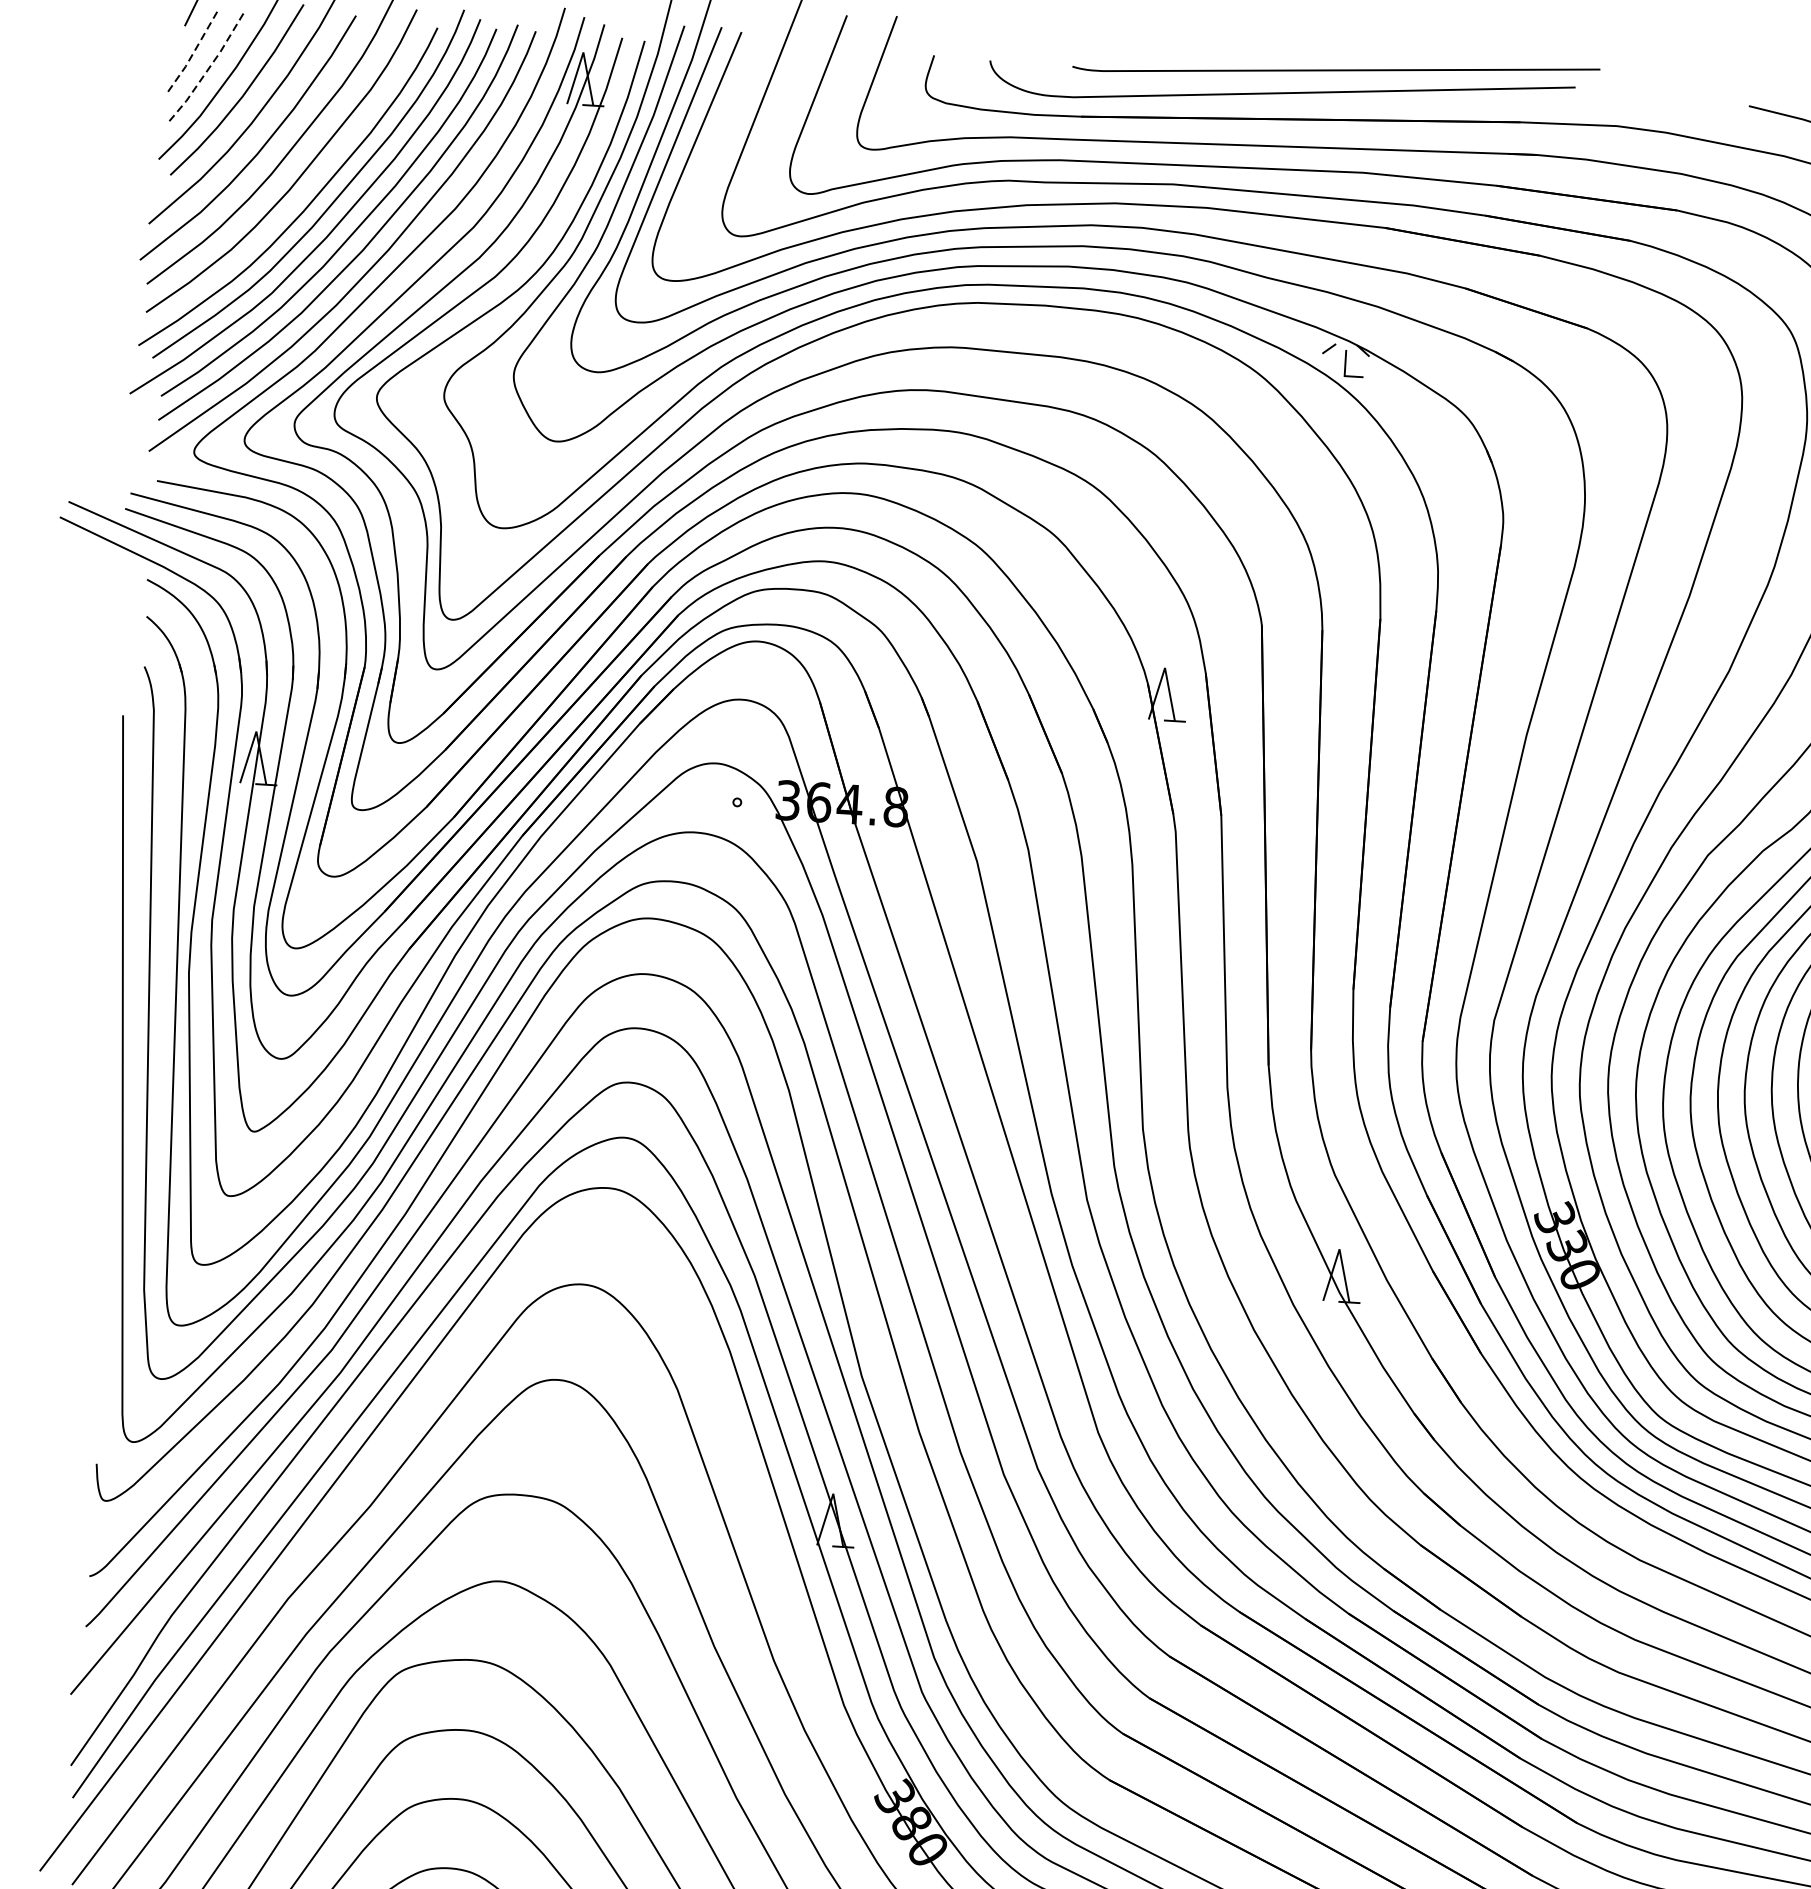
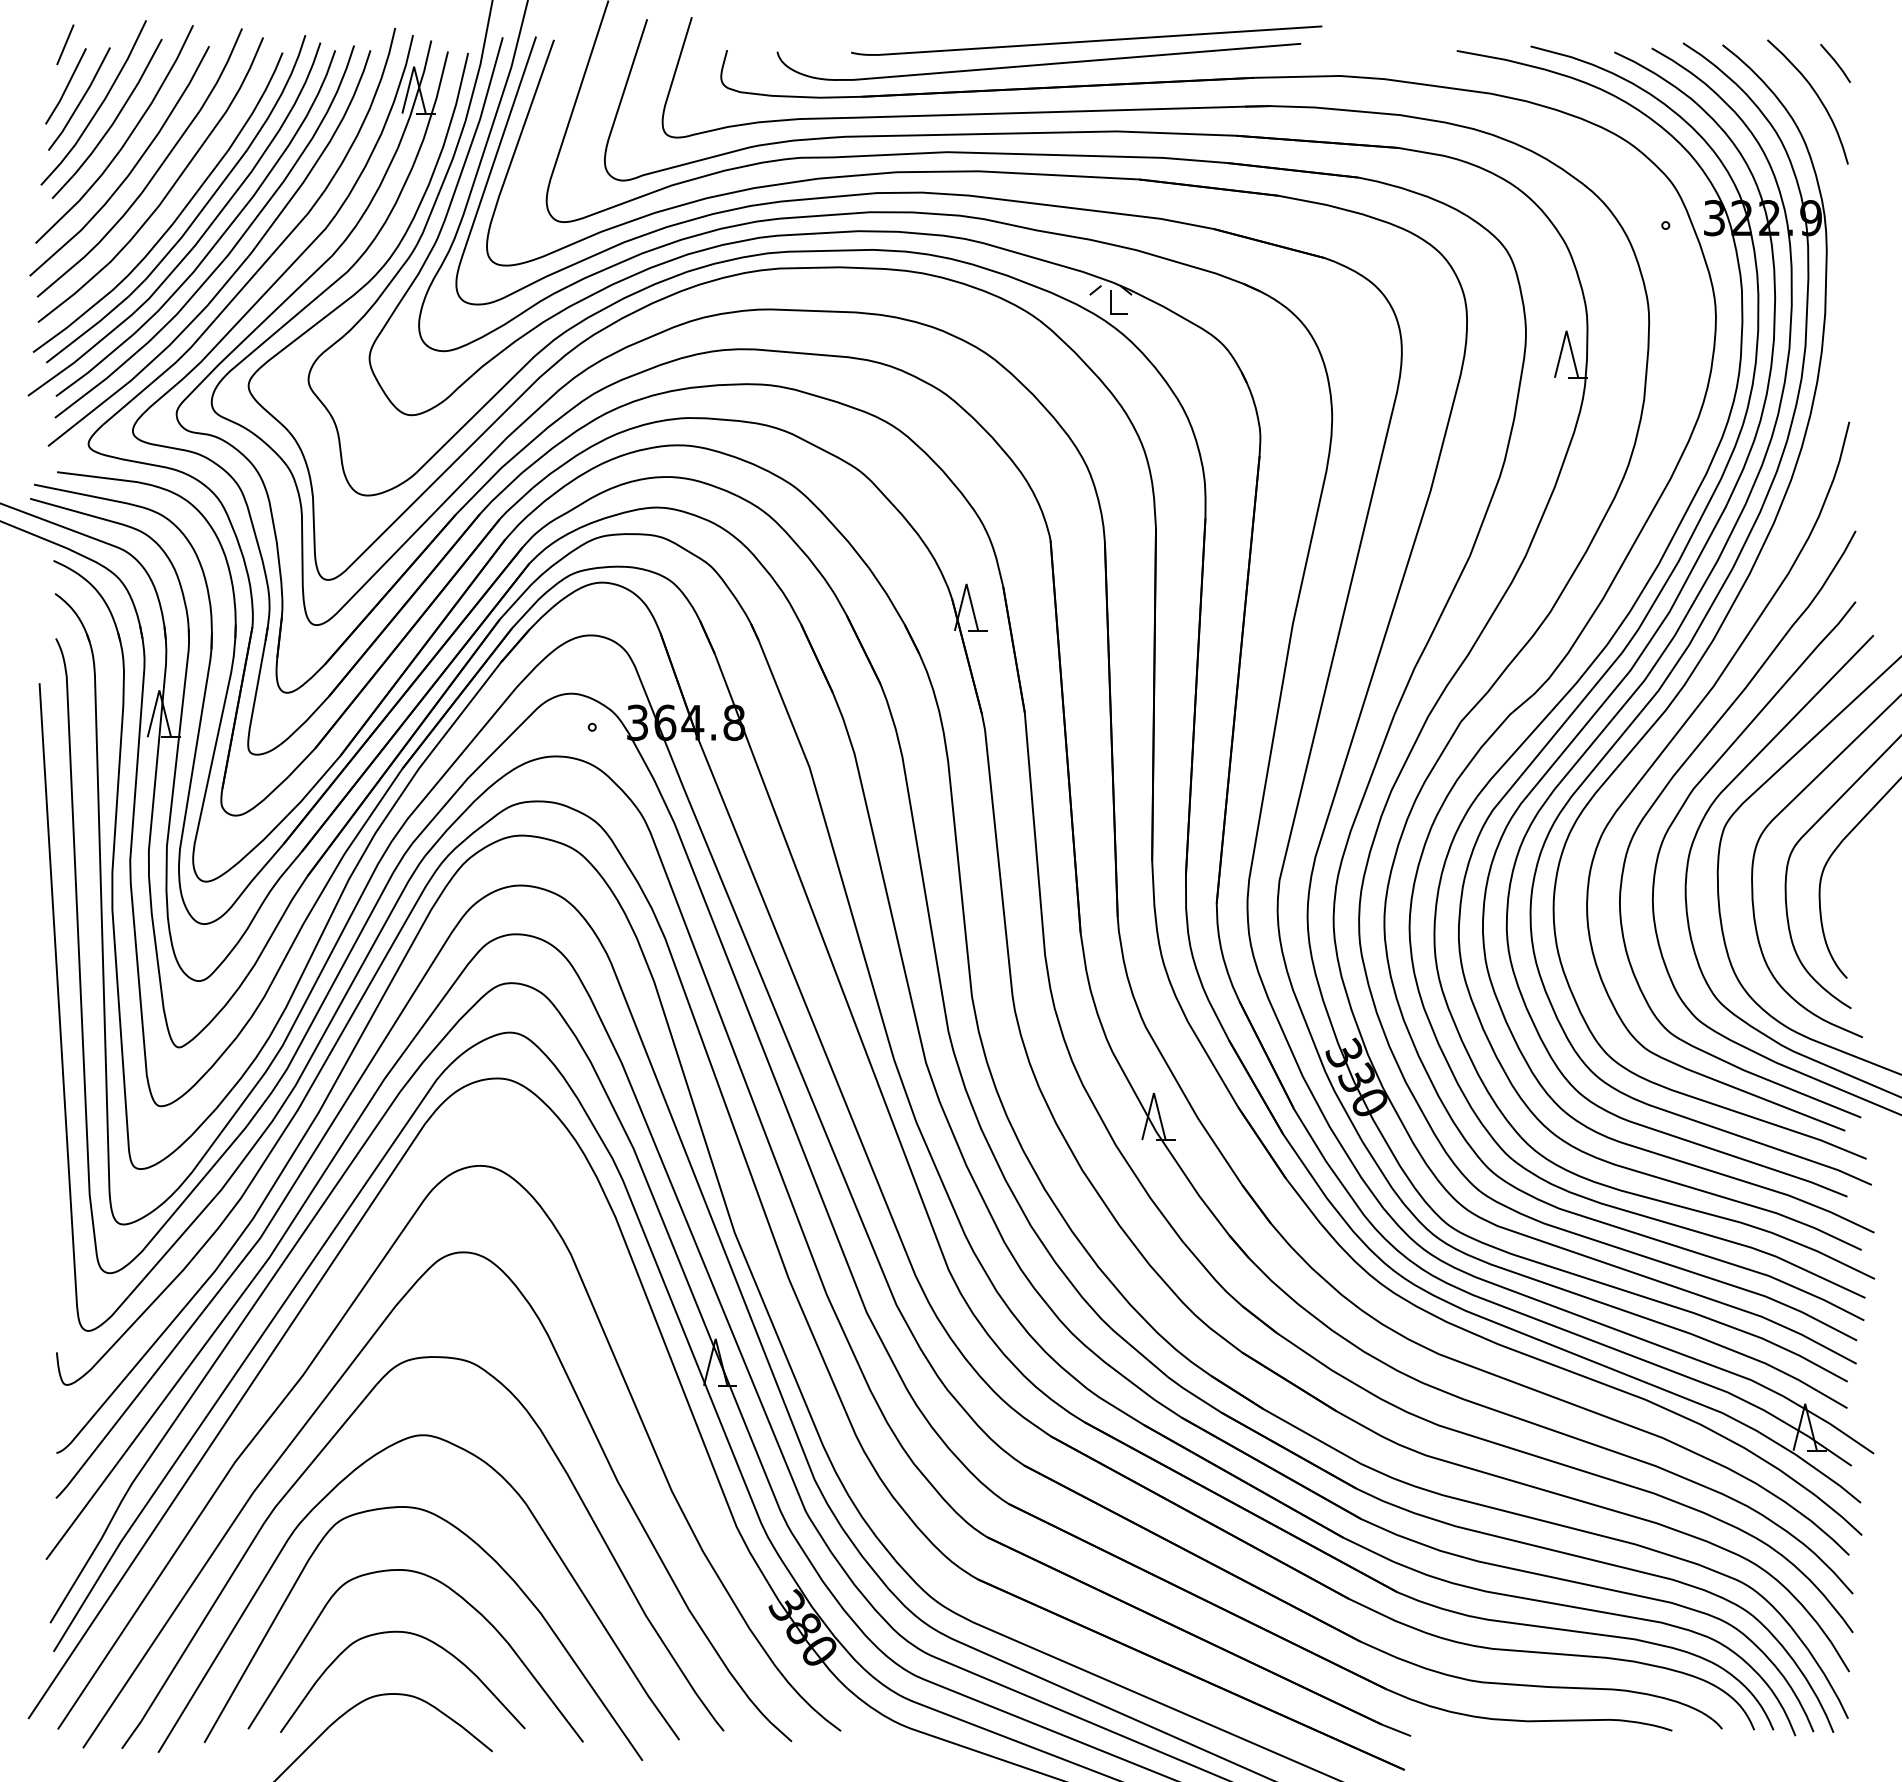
line: (193, 52) -> (66, 87), dashed -> solid
line: (209, 67) -> (81, 100), dashed -> solid

